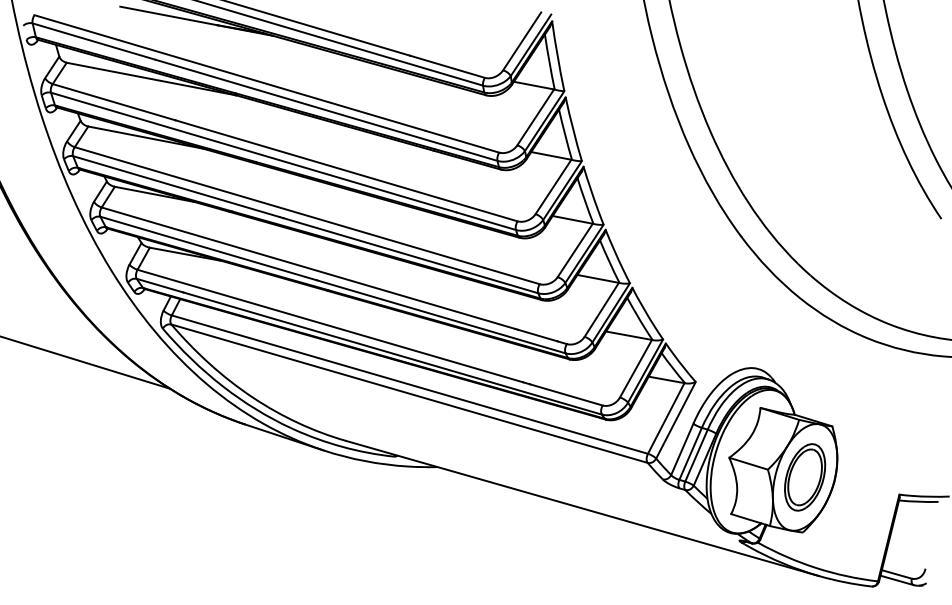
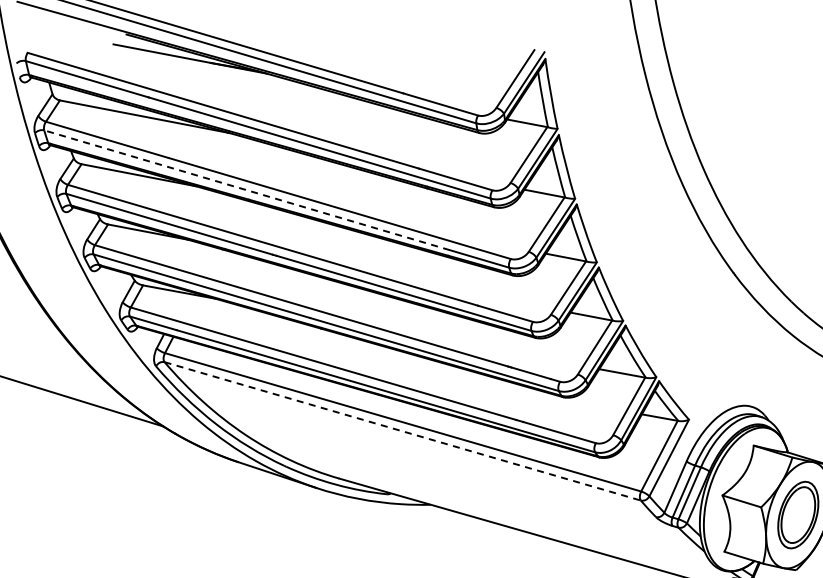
line: (253, 152) -> (246, 190), solid -> dashed
line: (409, 393) -> (402, 431), solid -> dashed

